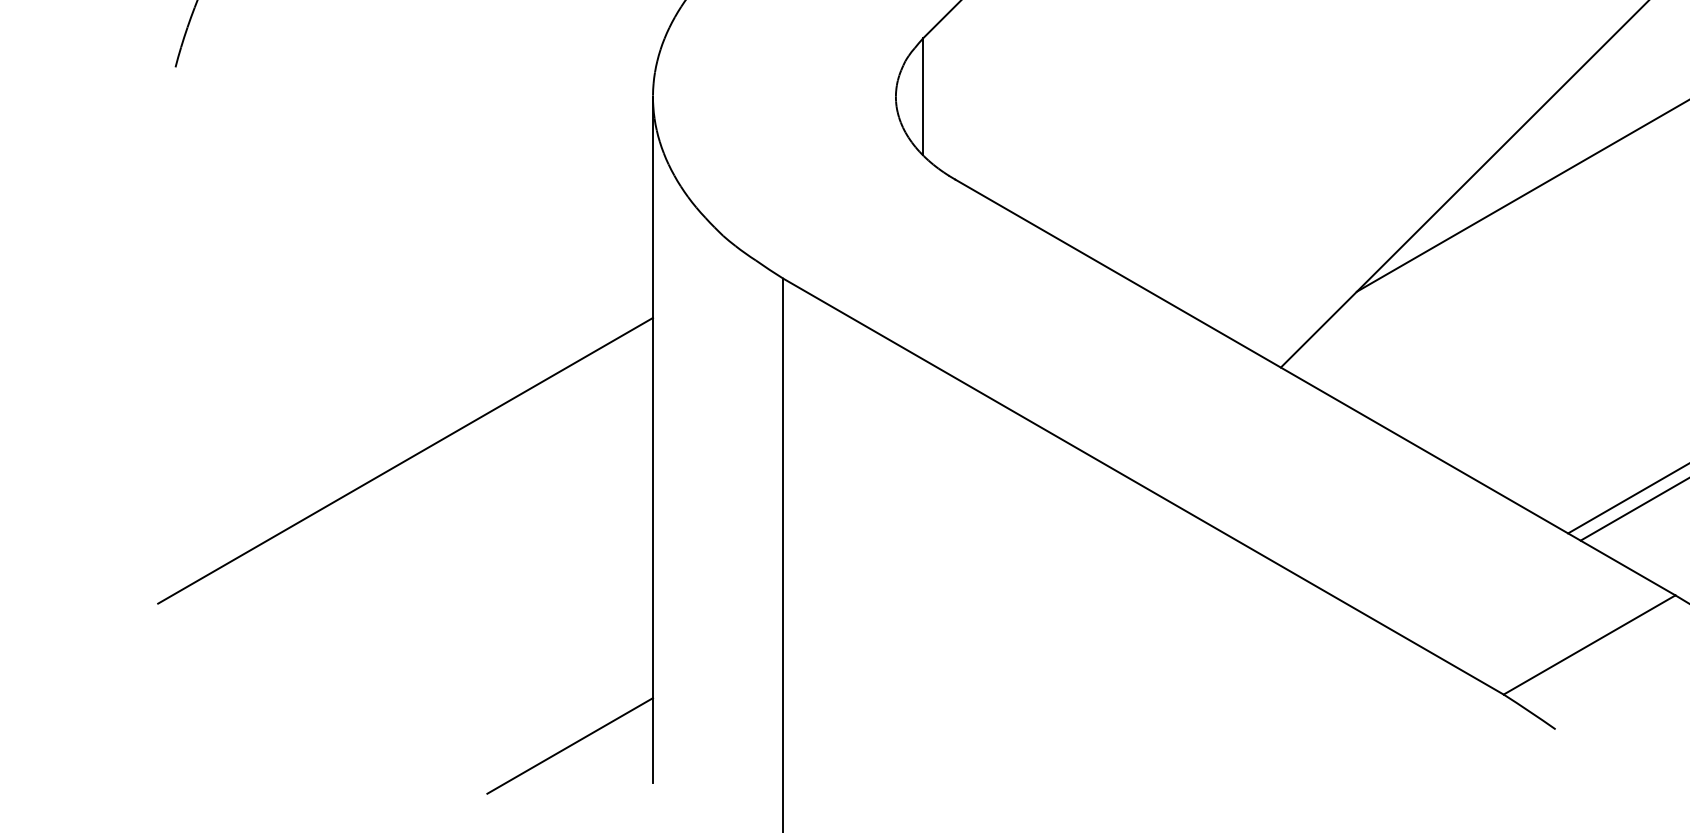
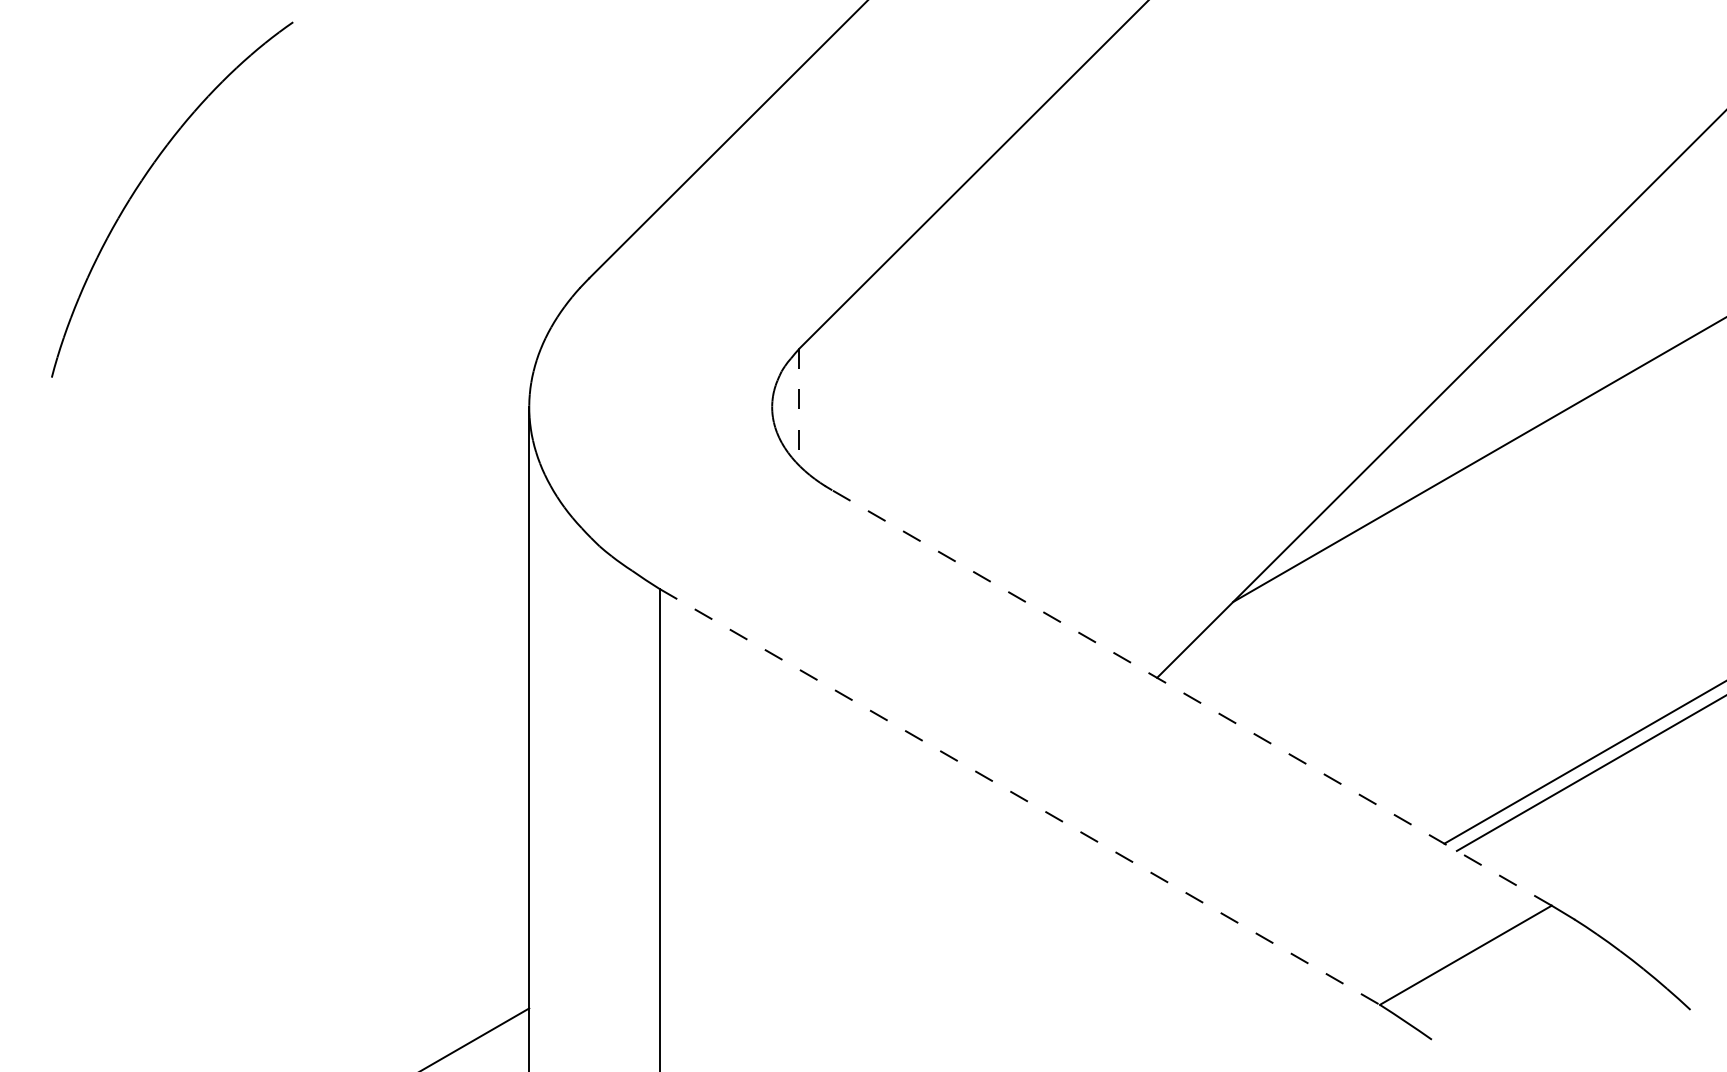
line: (923, 97) -> (799, 407), solid -> dashed
line: (1315, 387) -> (1191, 697), solid -> dashed
line: (405, 460) -> (281, 770), removed
line: (1143, 486) -> (1019, 796), solid -> dashed

